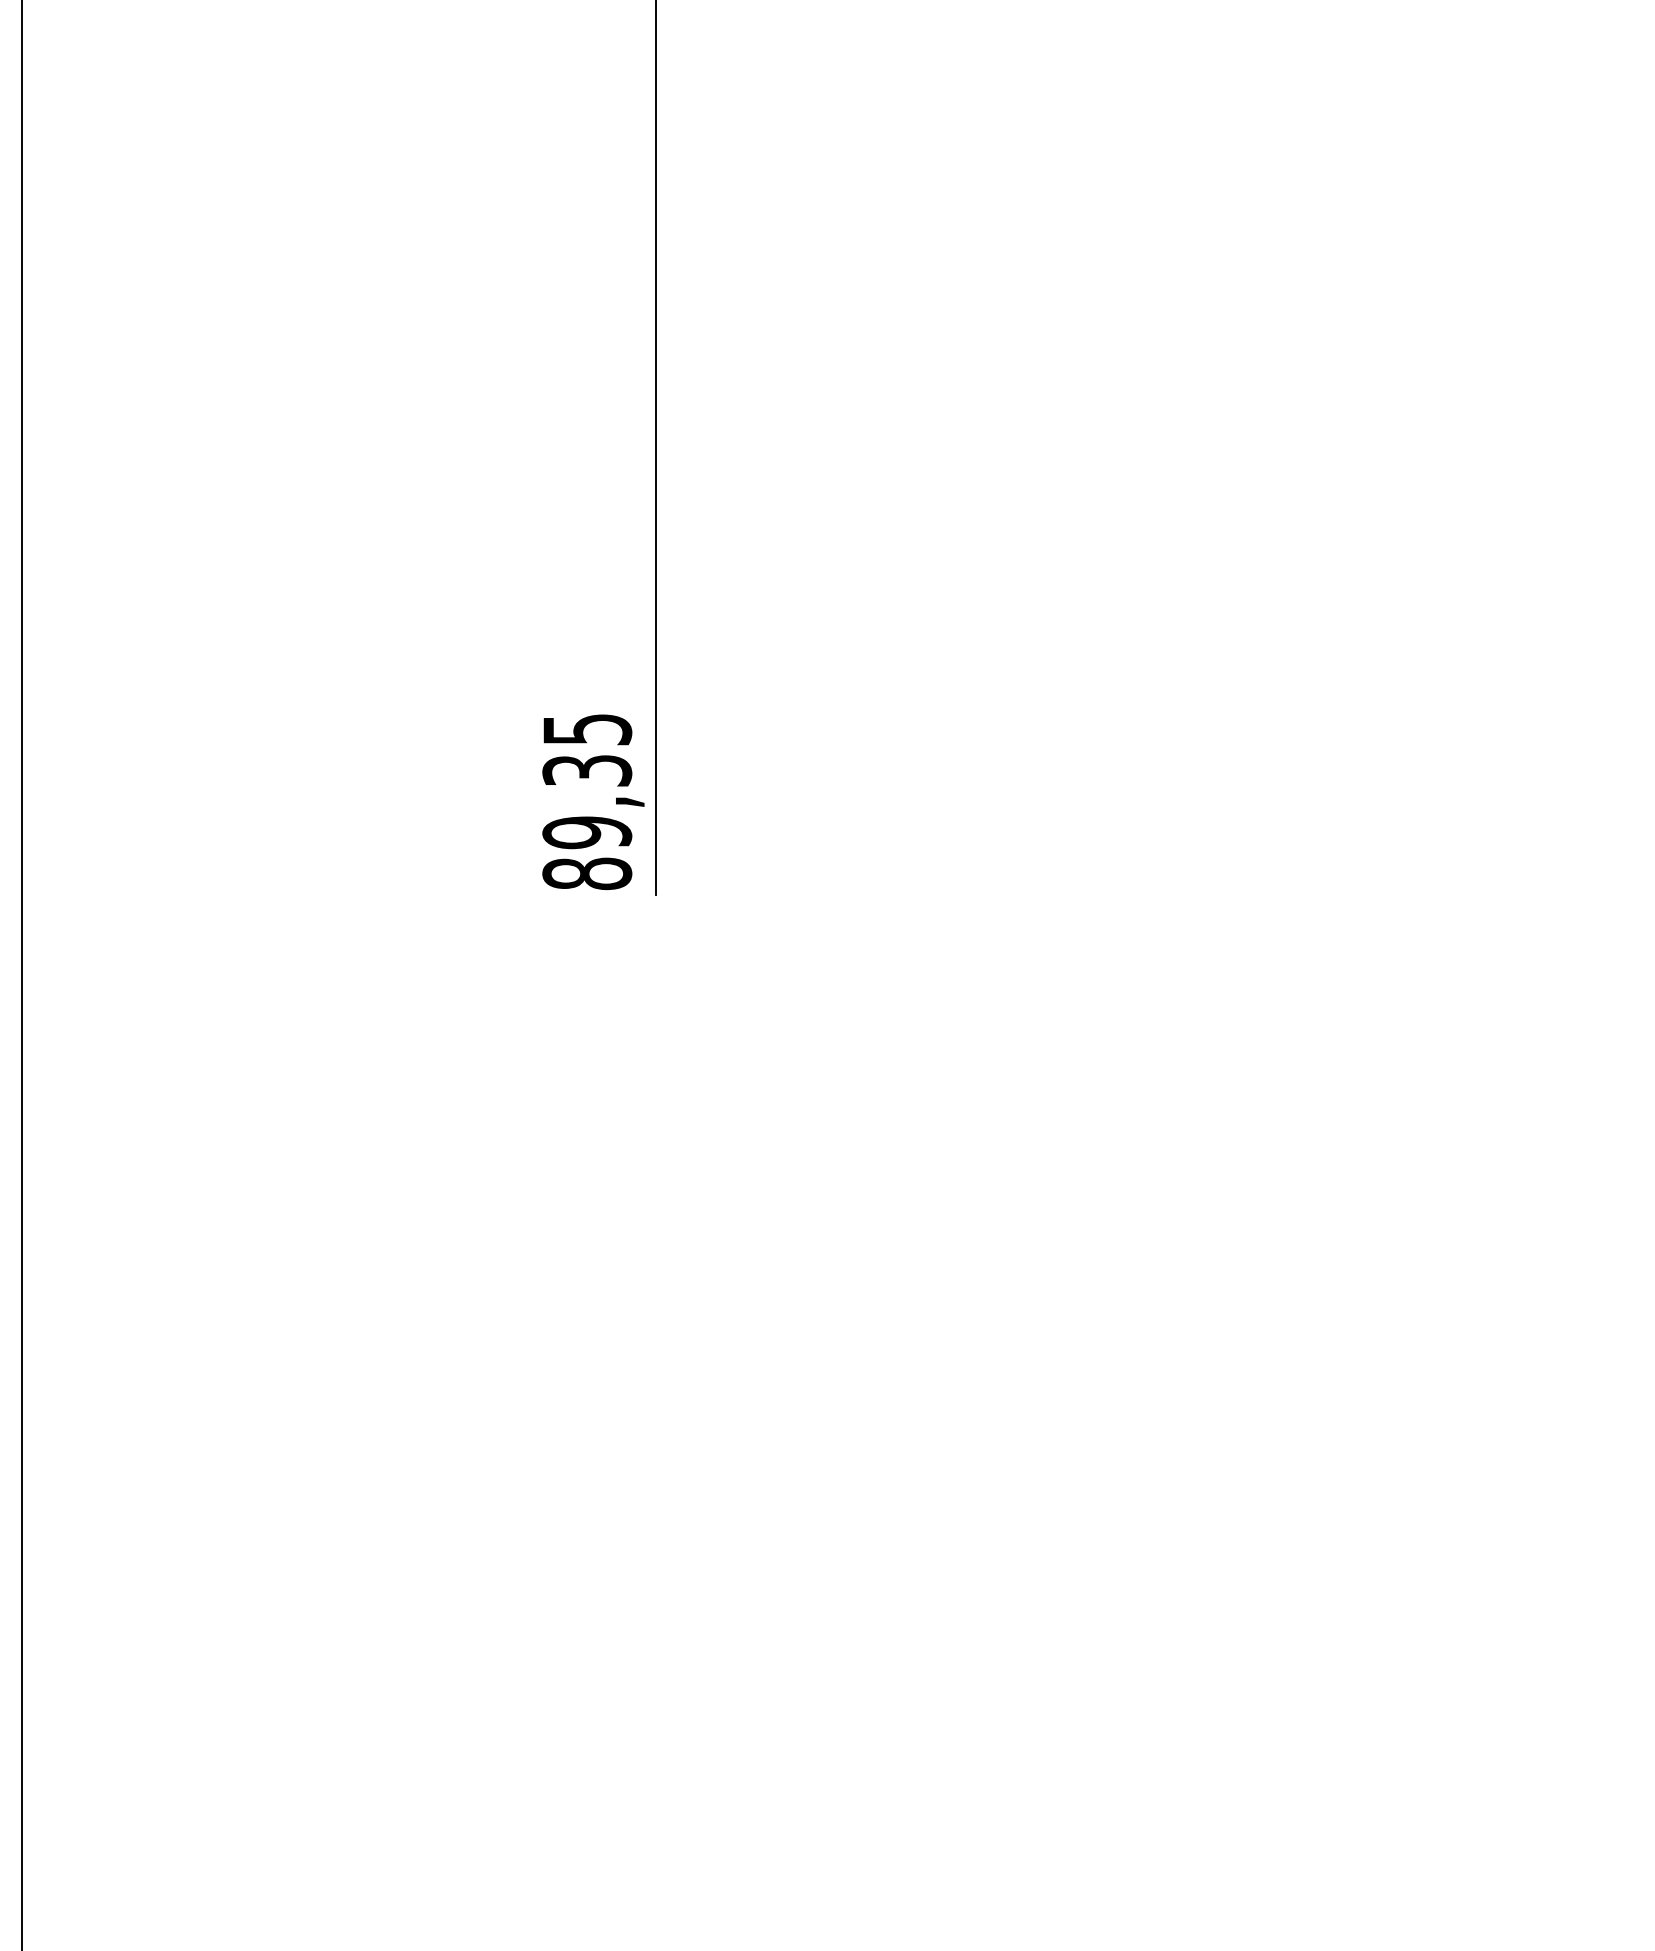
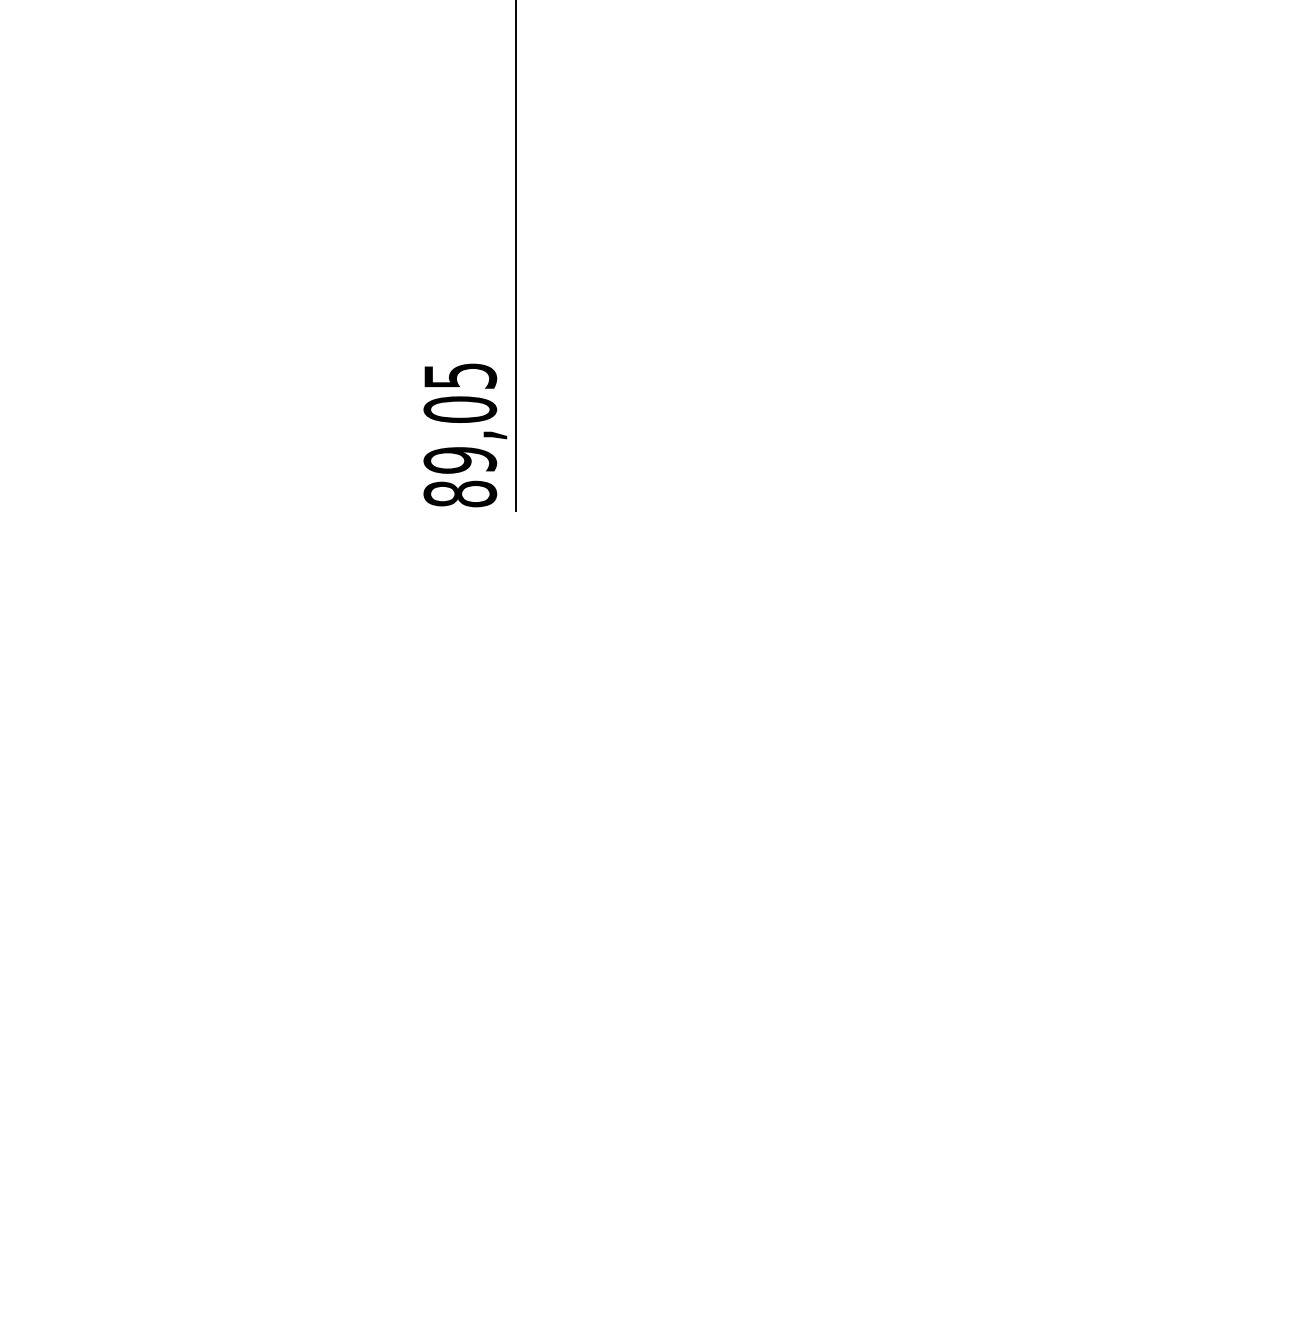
text: (587, 770) -> (460, 409), 89,35 -> 89,05

